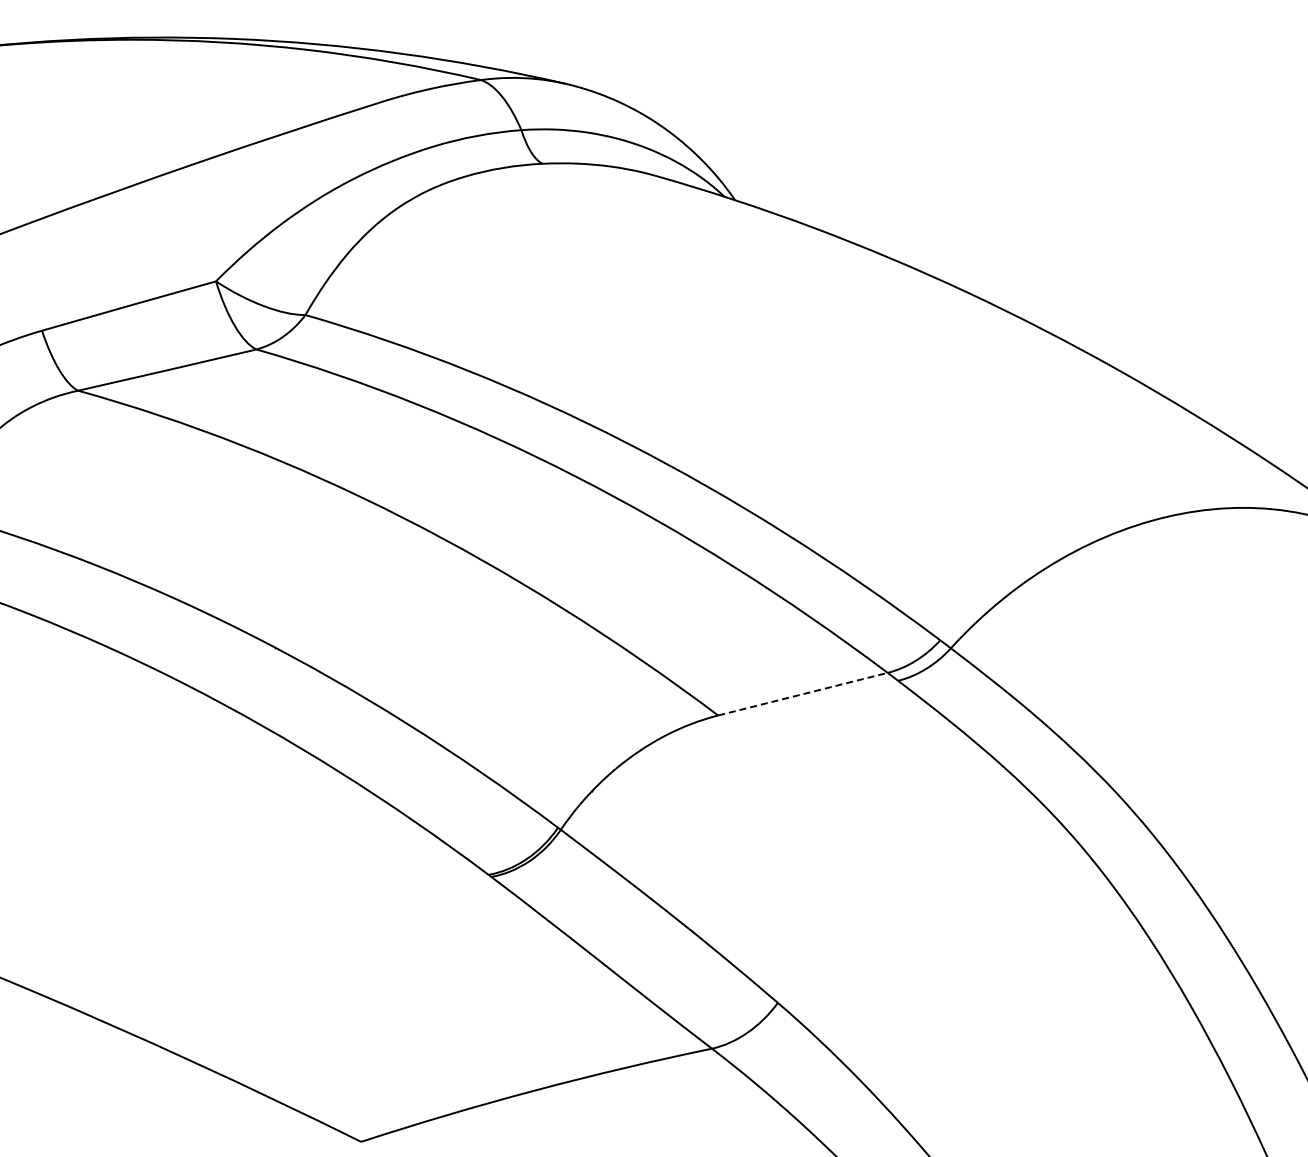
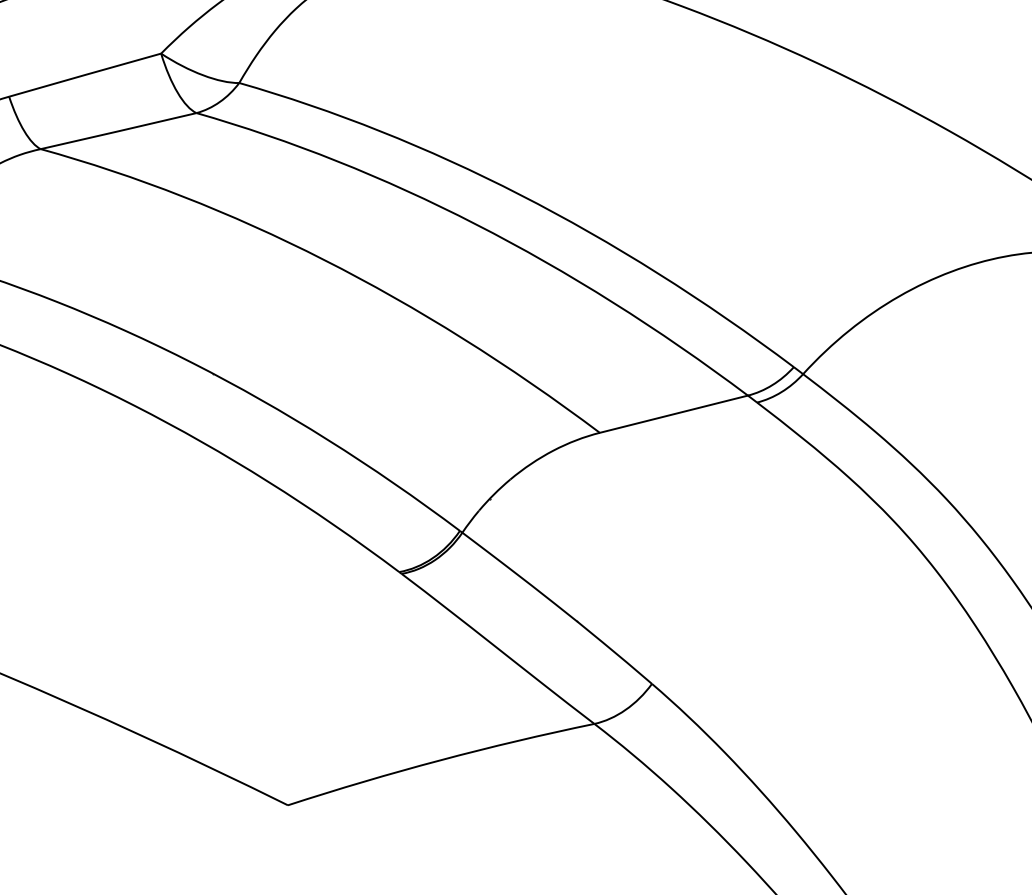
line: (803, 694) -> (674, 414), dashed -> solid

